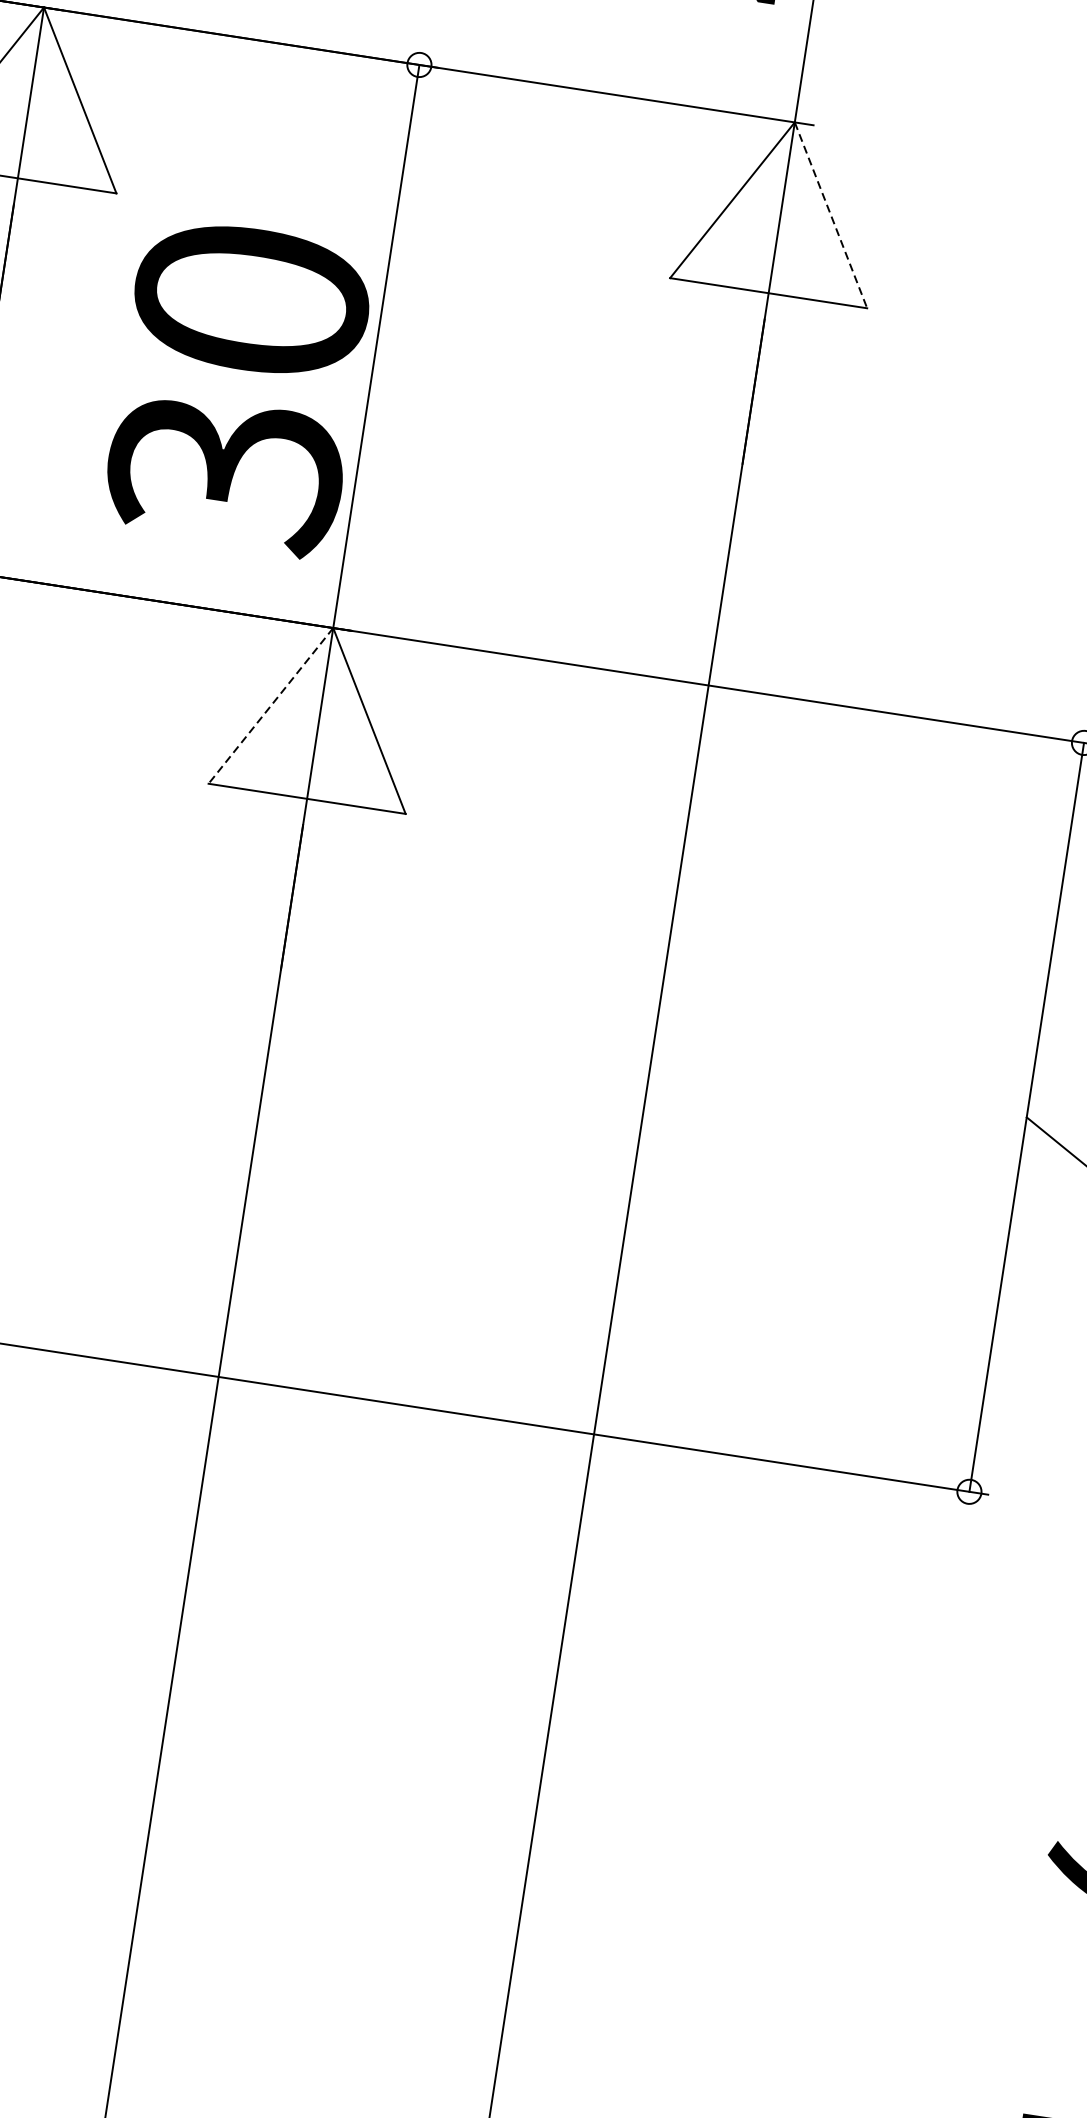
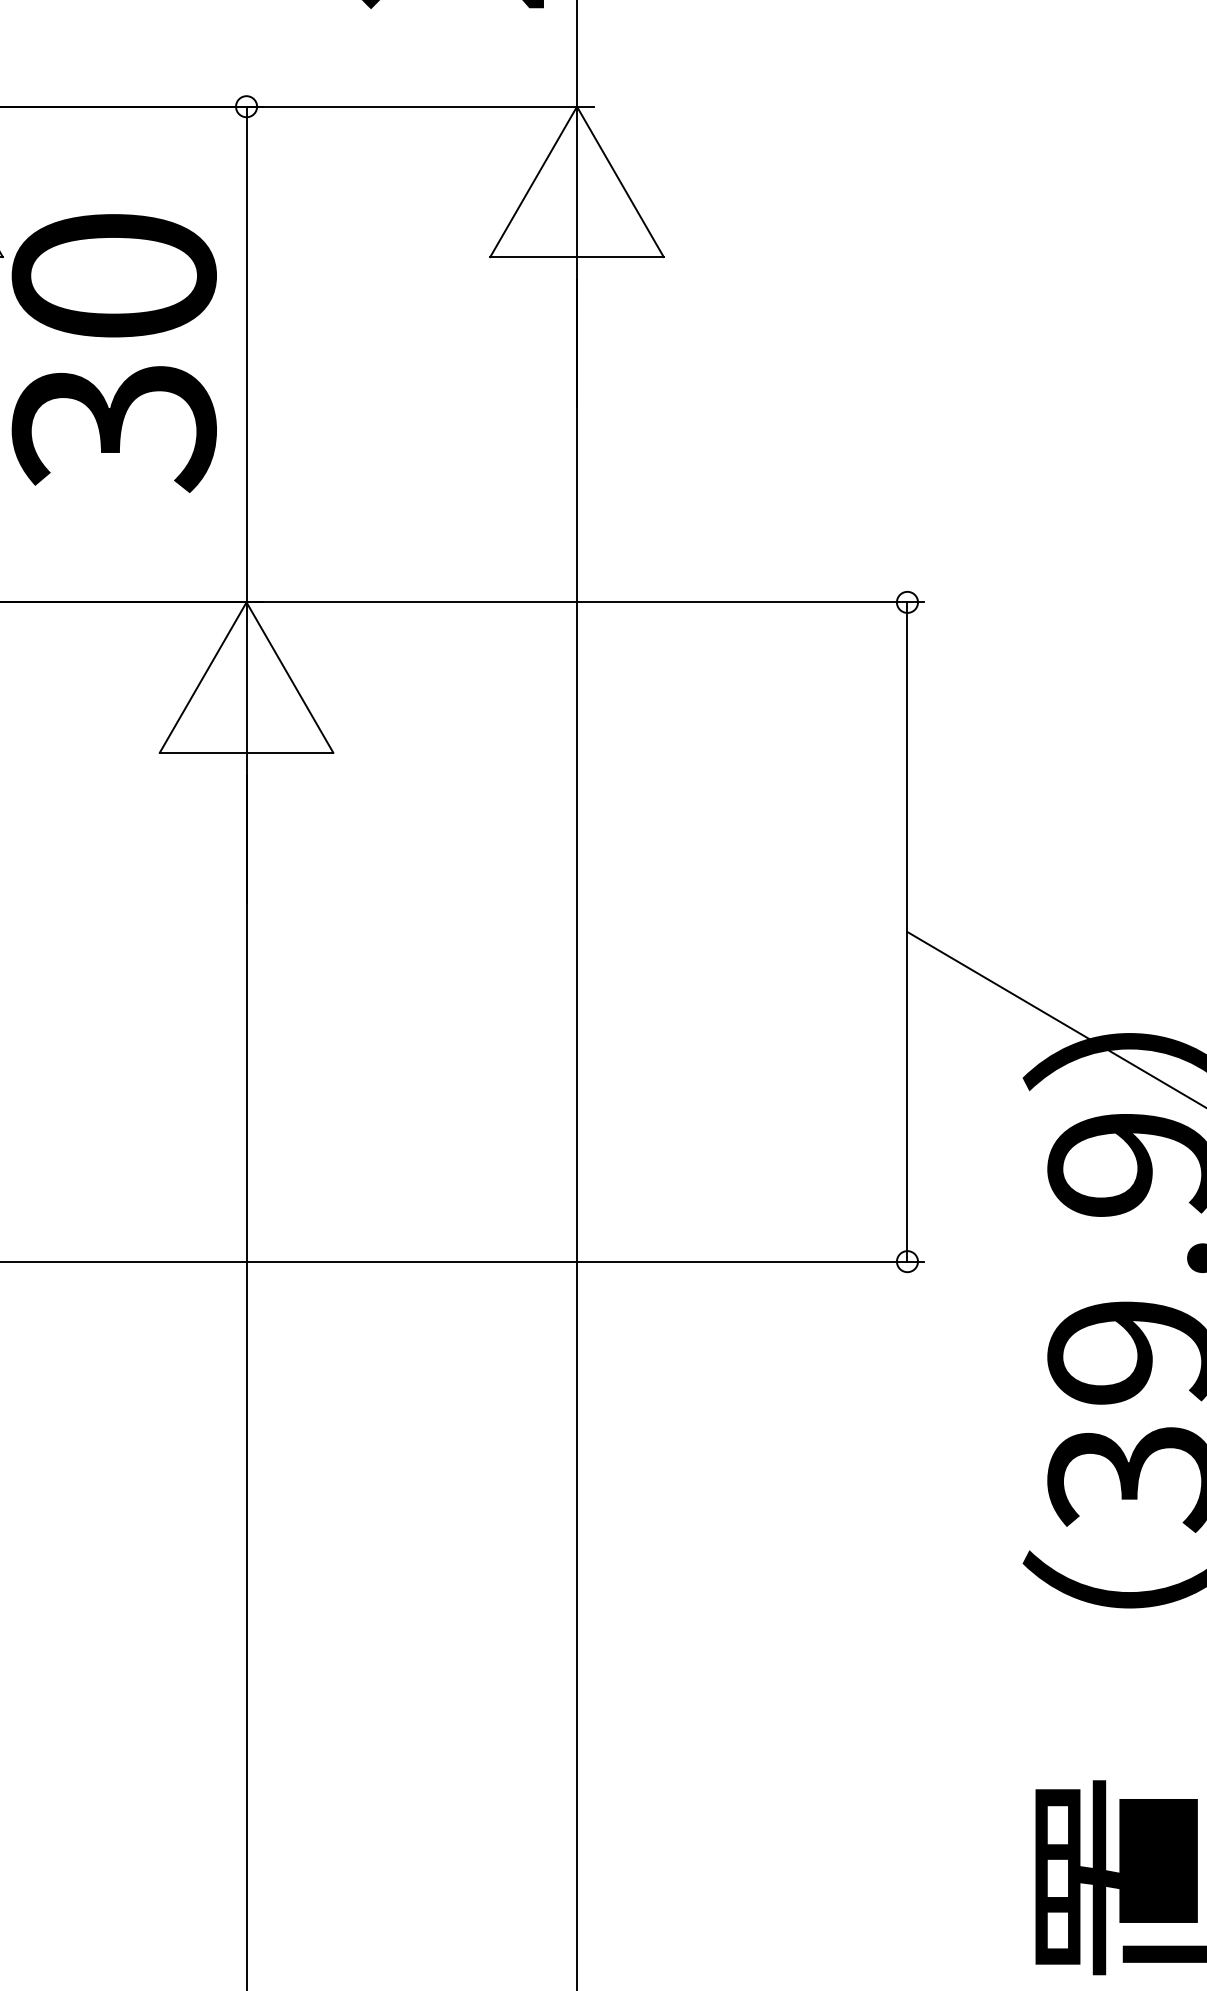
line: (831, 214) -> (620, 181), dashed -> solid
text: (237, 387) -> (113, 353), moved
line: (271, 705) -> (203, 677), dashed -> solid

